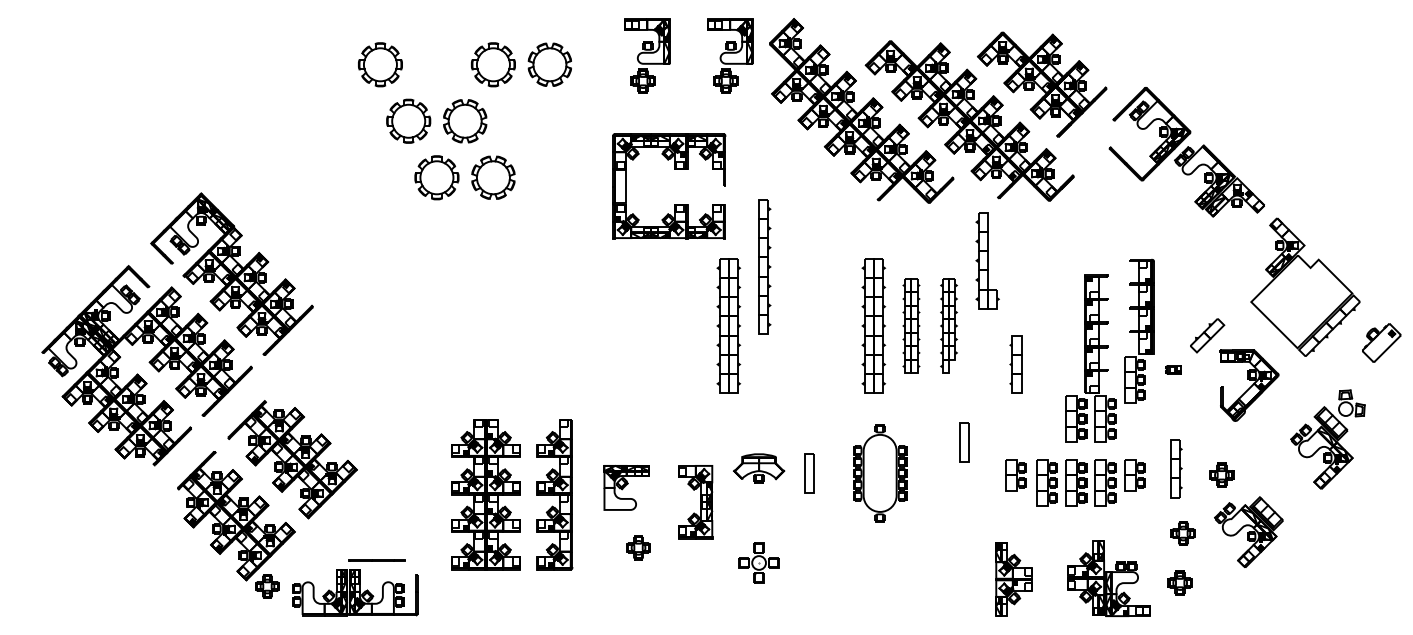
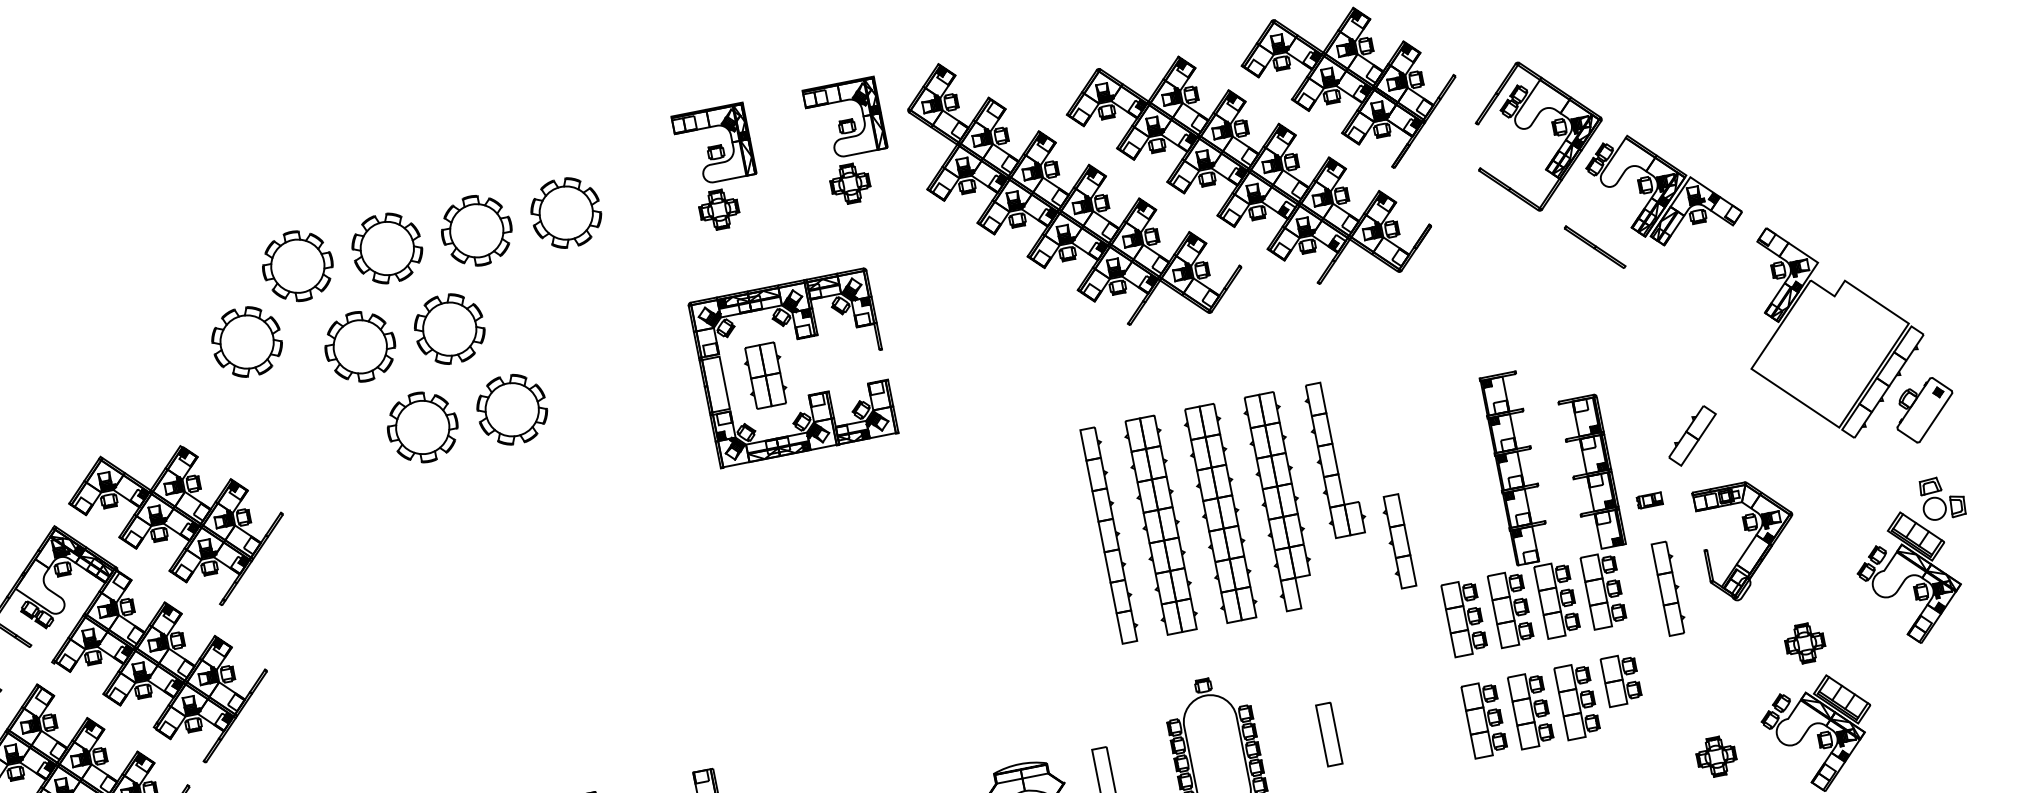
part: (436, 64) -> (386, 248), added
part: (340, 104) -> (247, 341), added
part: (651, 187) -> (765, 375), added
part: (276, 208) -> (178, 526), added
line: (1170, 208) -> (1594, 246), added
part: (987, 260) -> (1335, 458), moved
part: (764, 266) -> (1109, 534), moved
part: (728, 325) -> (930, 569), removed
part: (911, 325) -> (1220, 512), size x1.43
part: (948, 325) -> (1279, 501), size x1.43
part: (1139, 330) -> (1595, 510), moved
part: (1381, 342) -> (1924, 409), moved
part: (1249, 385) -> (1749, 539), moved
part: (1046, 418) -> (1463, 617), added
part: (964, 442) -> (1328, 734), moved
part: (1176, 468) -> (1670, 588), moved
part: (1221, 474) -> (1804, 642), moved
part: (1015, 475) -> (1432, 717), removed

